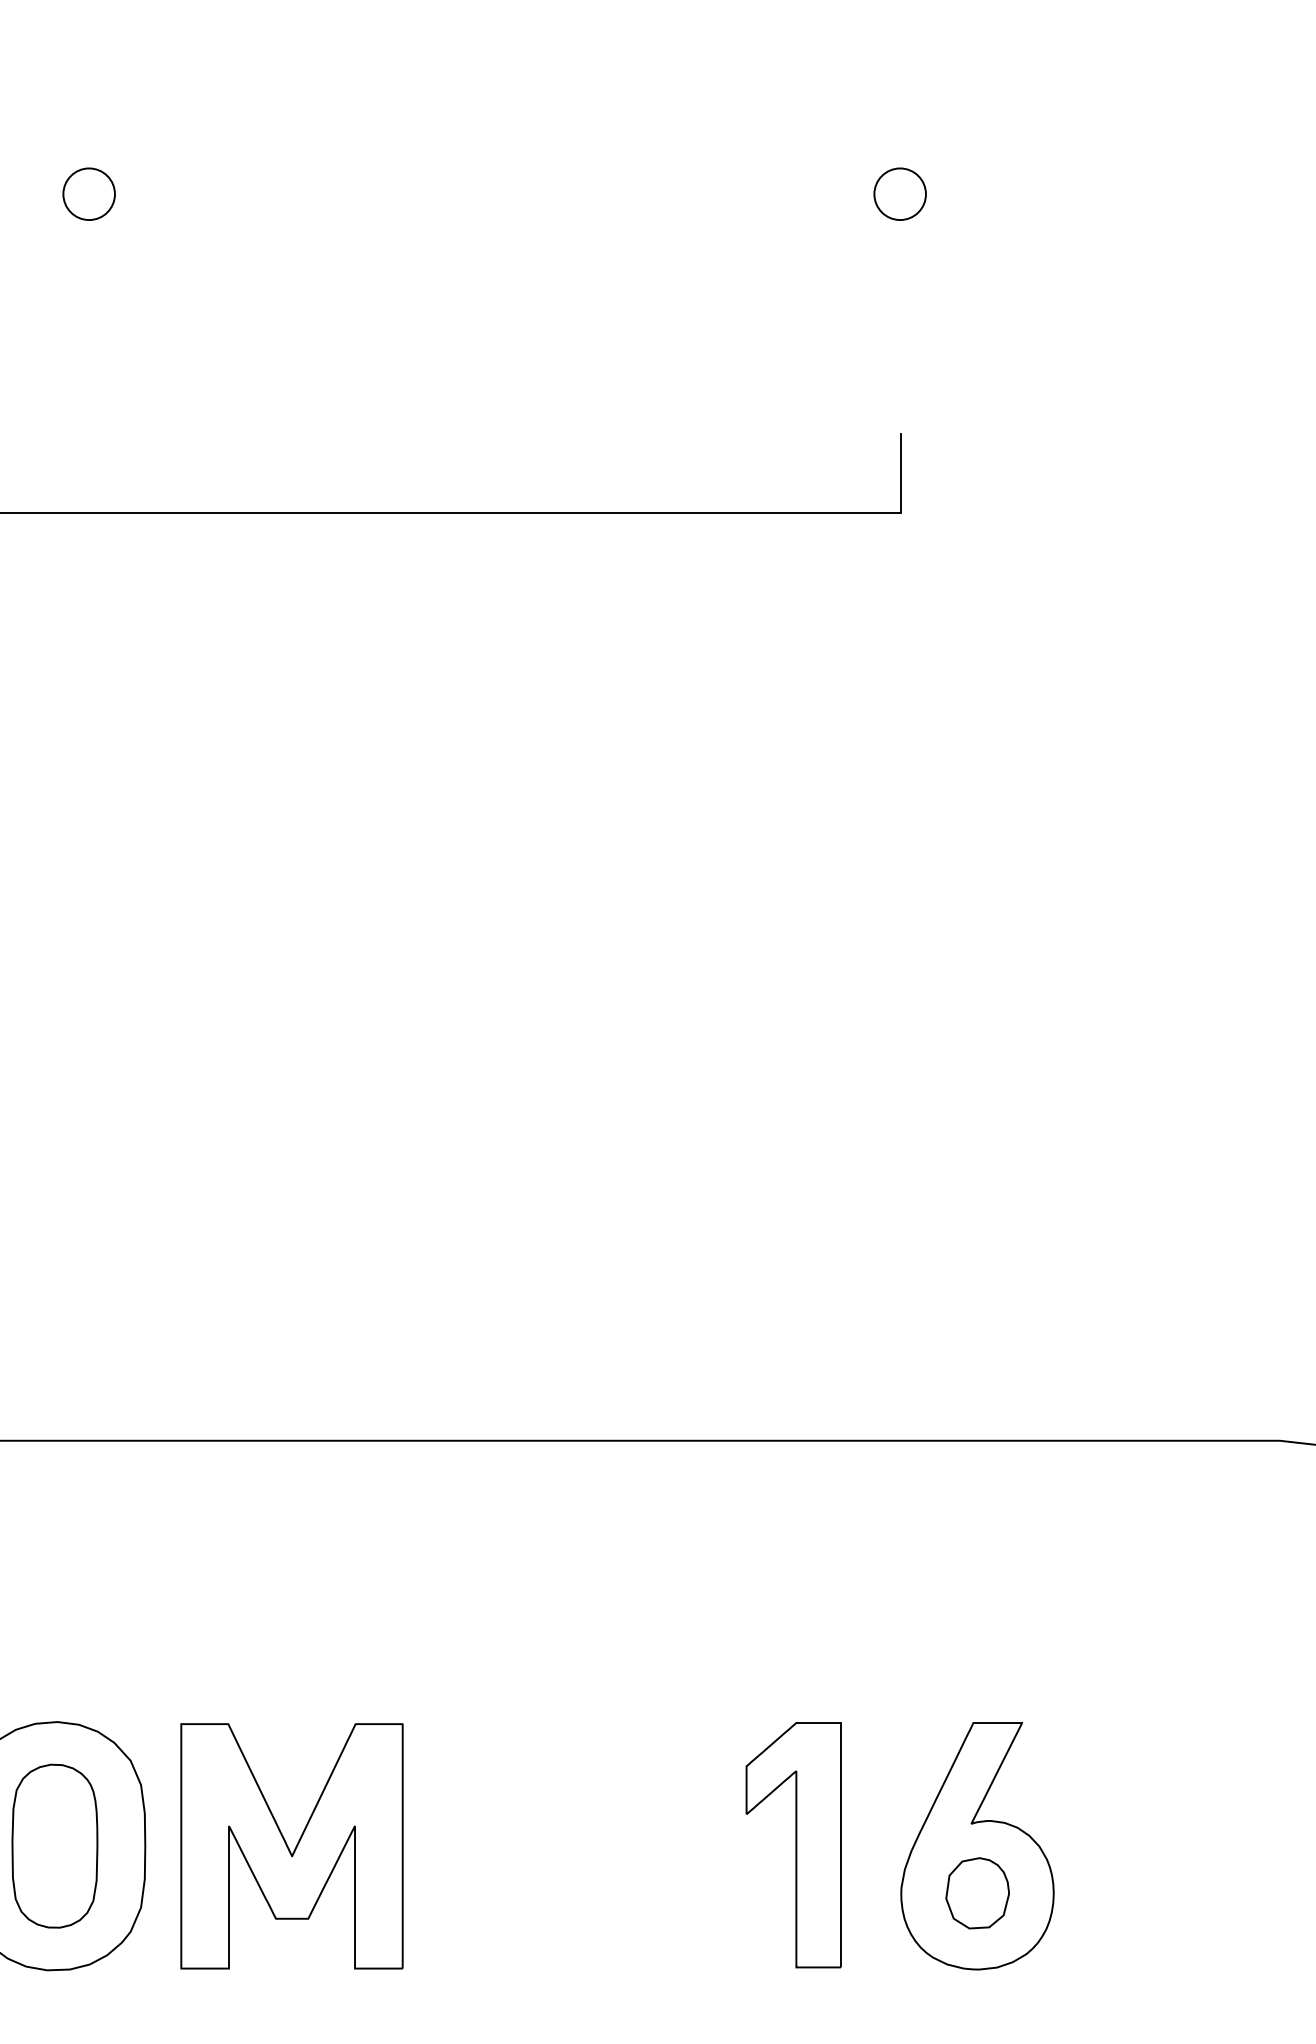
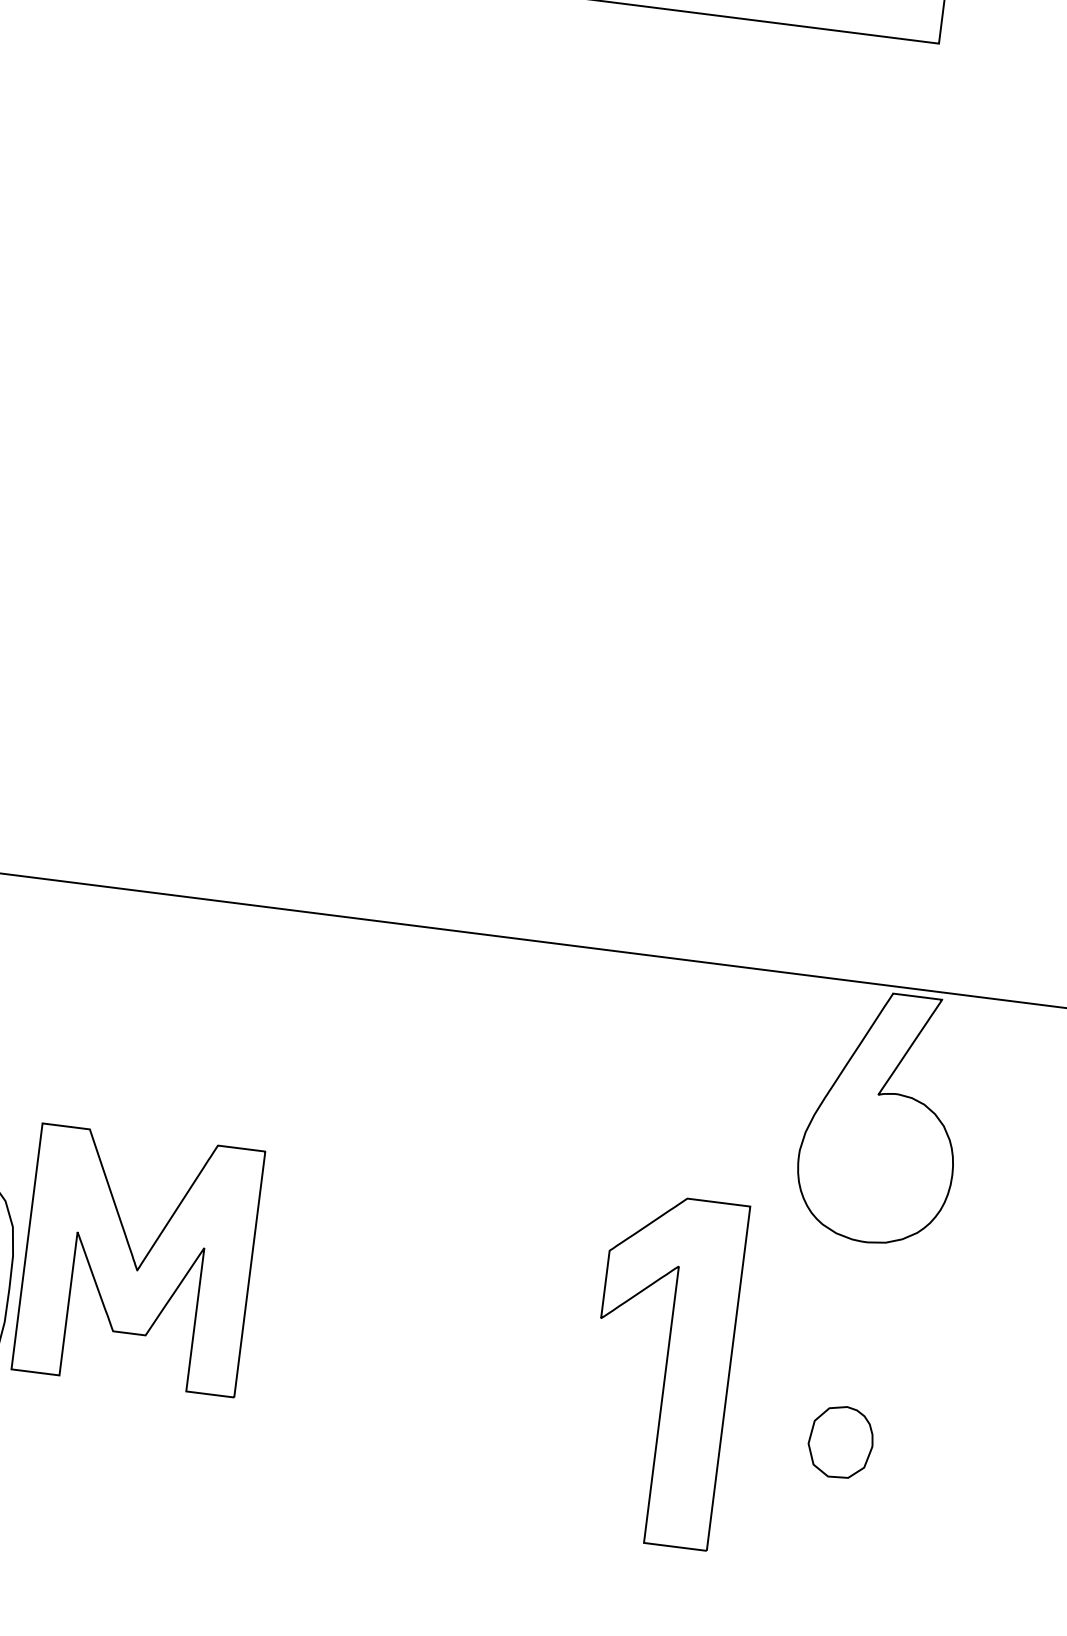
part: (793, 1845) -> (661, 1370), size x1.4
part: (291, 1846) -> (137, 1260), moved
part: (977, 1846) -> (881, 1118), moved

